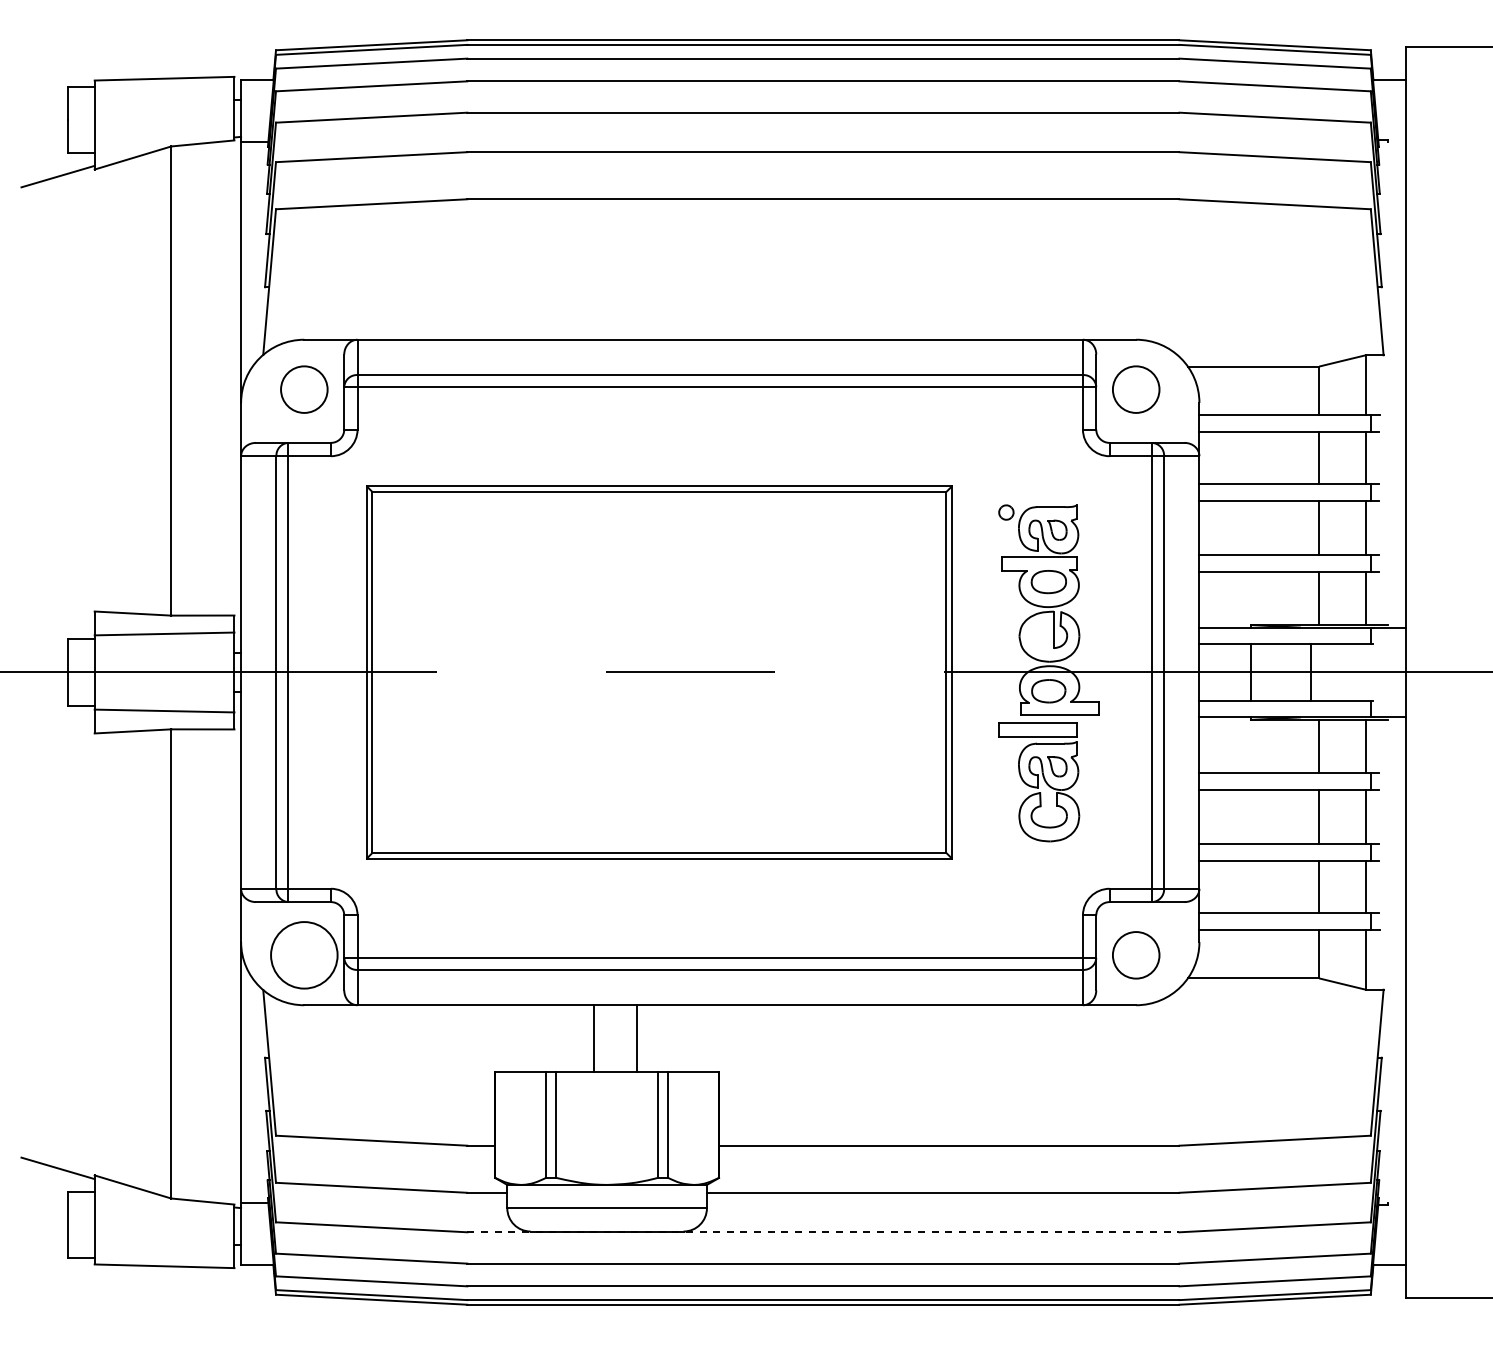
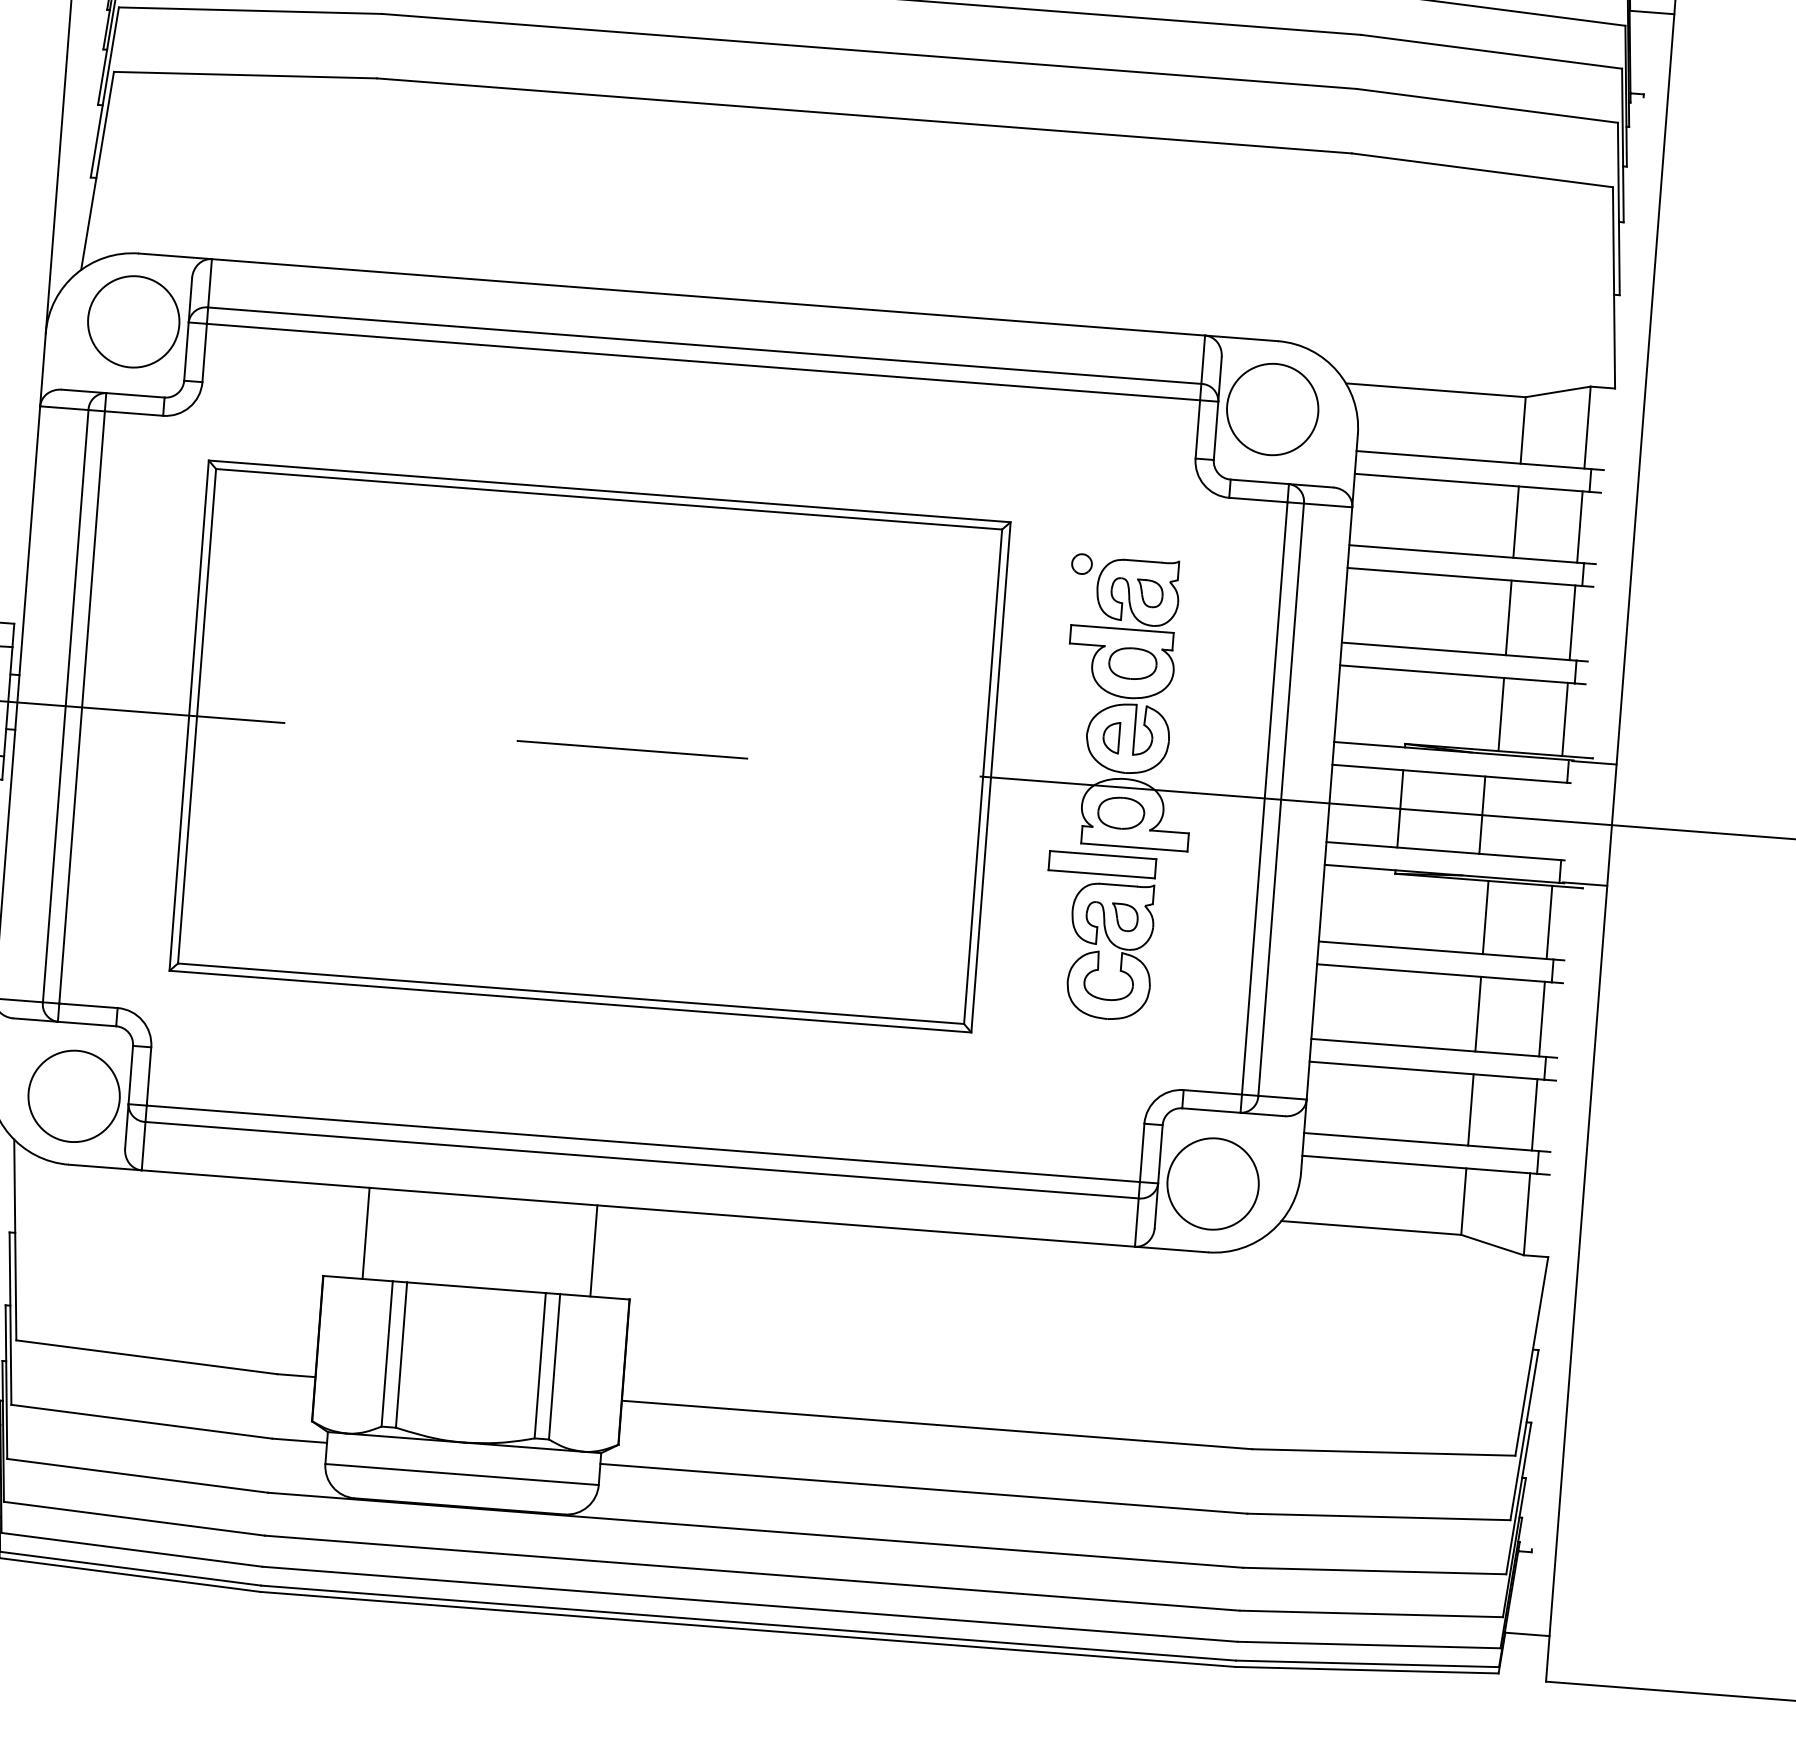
circle: (304, 389) -> (133, 321), size x1.43
circle: (1135, 389) -> (1271, 409), size x1.43
part: (1036, 636) -> (1110, 736), added
circle: (1135, 955) -> (1212, 1184), size x1.43
line: (593, 1038) -> (365, 1233), moved
line: (637, 1038) -> (594, 1250), moved
line: (823, 1232) -> (755, 1530), dashed -> solid

